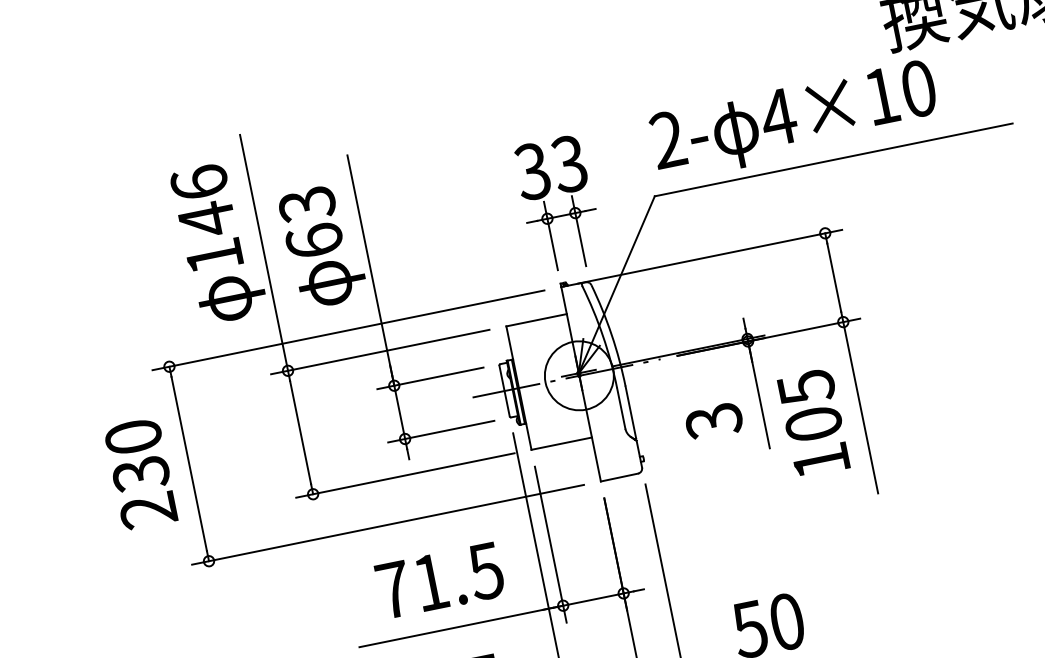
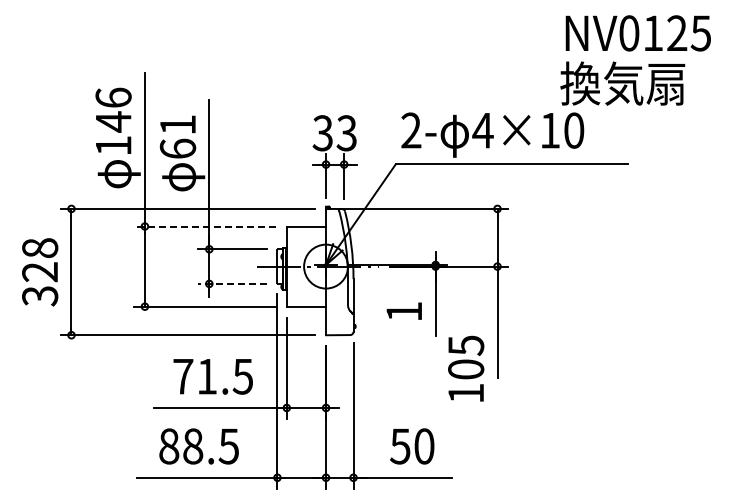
text: (306, 205) -> (177, 125), 63 -> 61
line: (379, 352) -> (204, 226), solid -> dashed
text: (714, 421) -> (404, 312), 3 -> 1
text: (814, 422) -> (466, 368), moved
line: (440, 431) -> (232, 283), solid -> dashed
text: (141, 474) -> (40, 272), 230 -> 328

